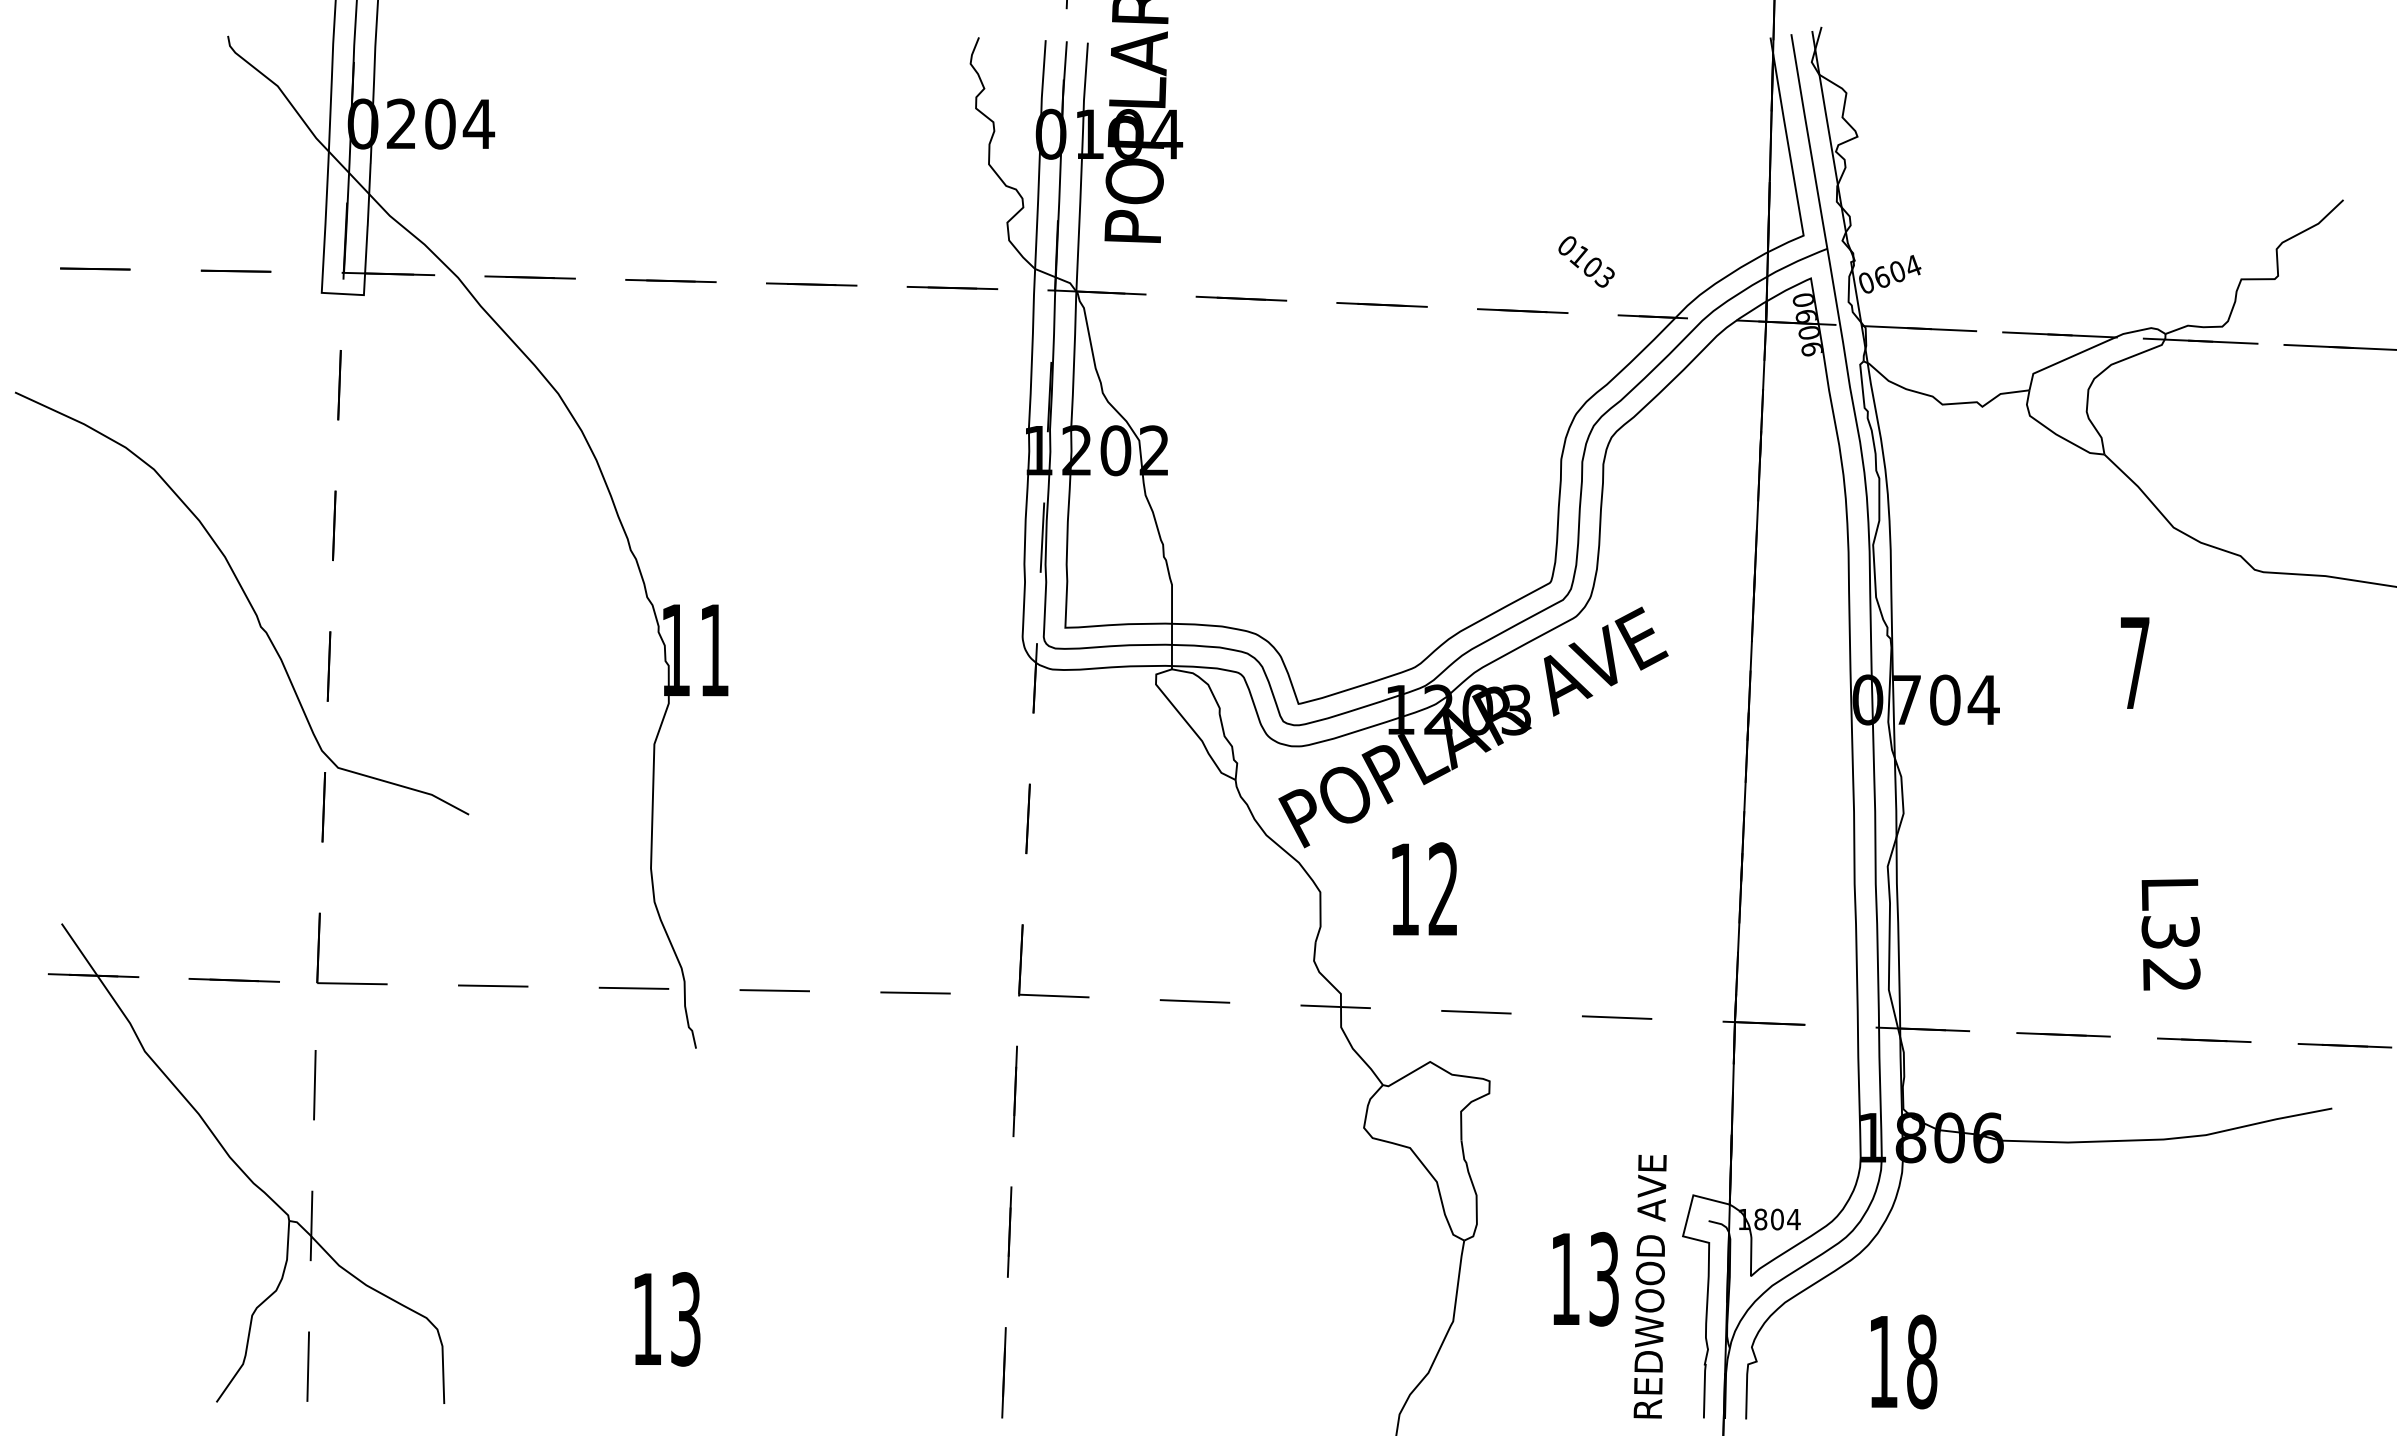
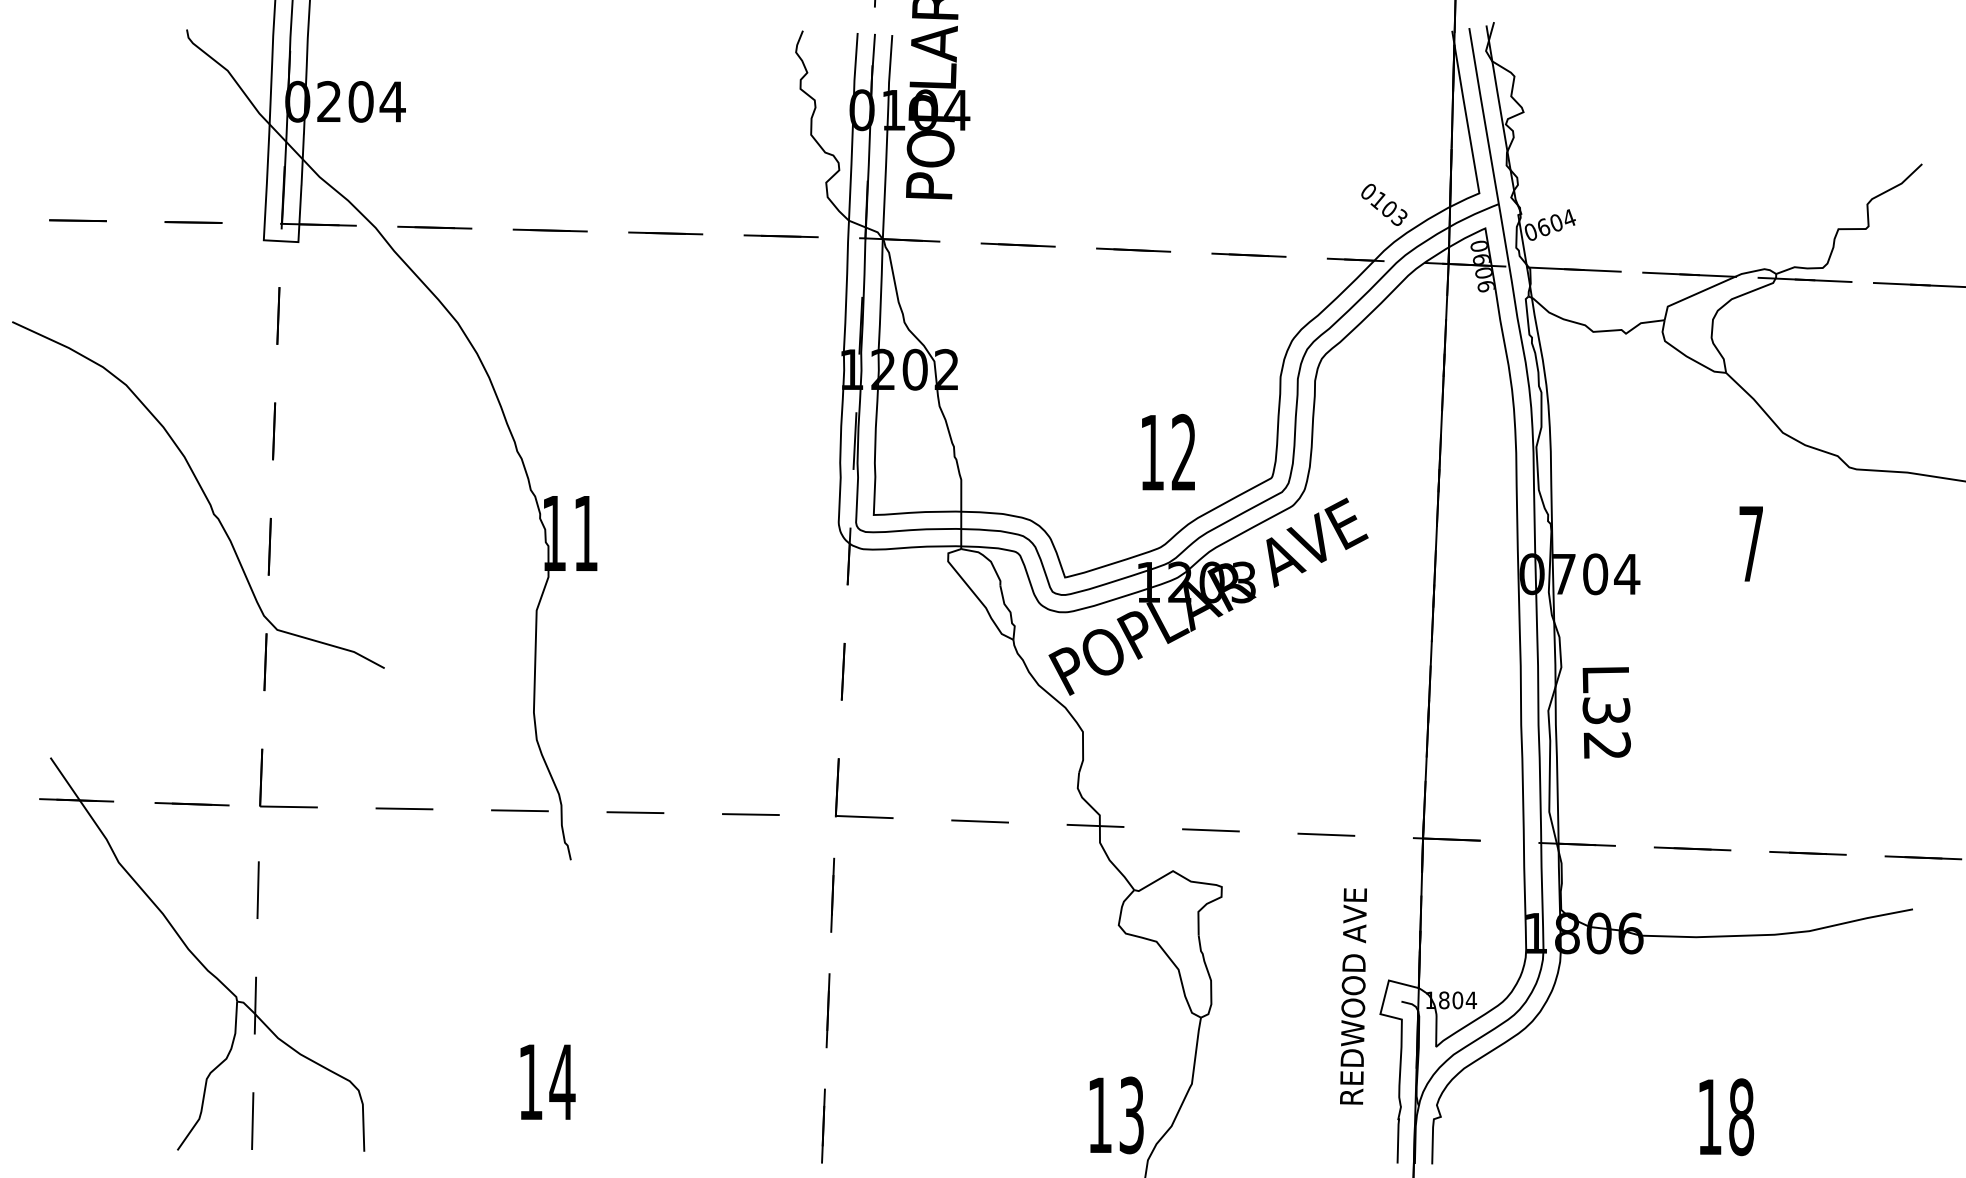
text: (1586, 261) -> (1384, 204), moved
text: (1424, 889) -> (1168, 452), moved
text: (2170, 934) -> (1606, 712), moved
text: (1585, 1279) -> (1116, 1115), moved
text: (1650, 1286) -> (1353, 996), moved
text: (685, 1319) -> (562, 1082), 13 -> 14
text: (1903, 1362) -> (1726, 1117), moved

